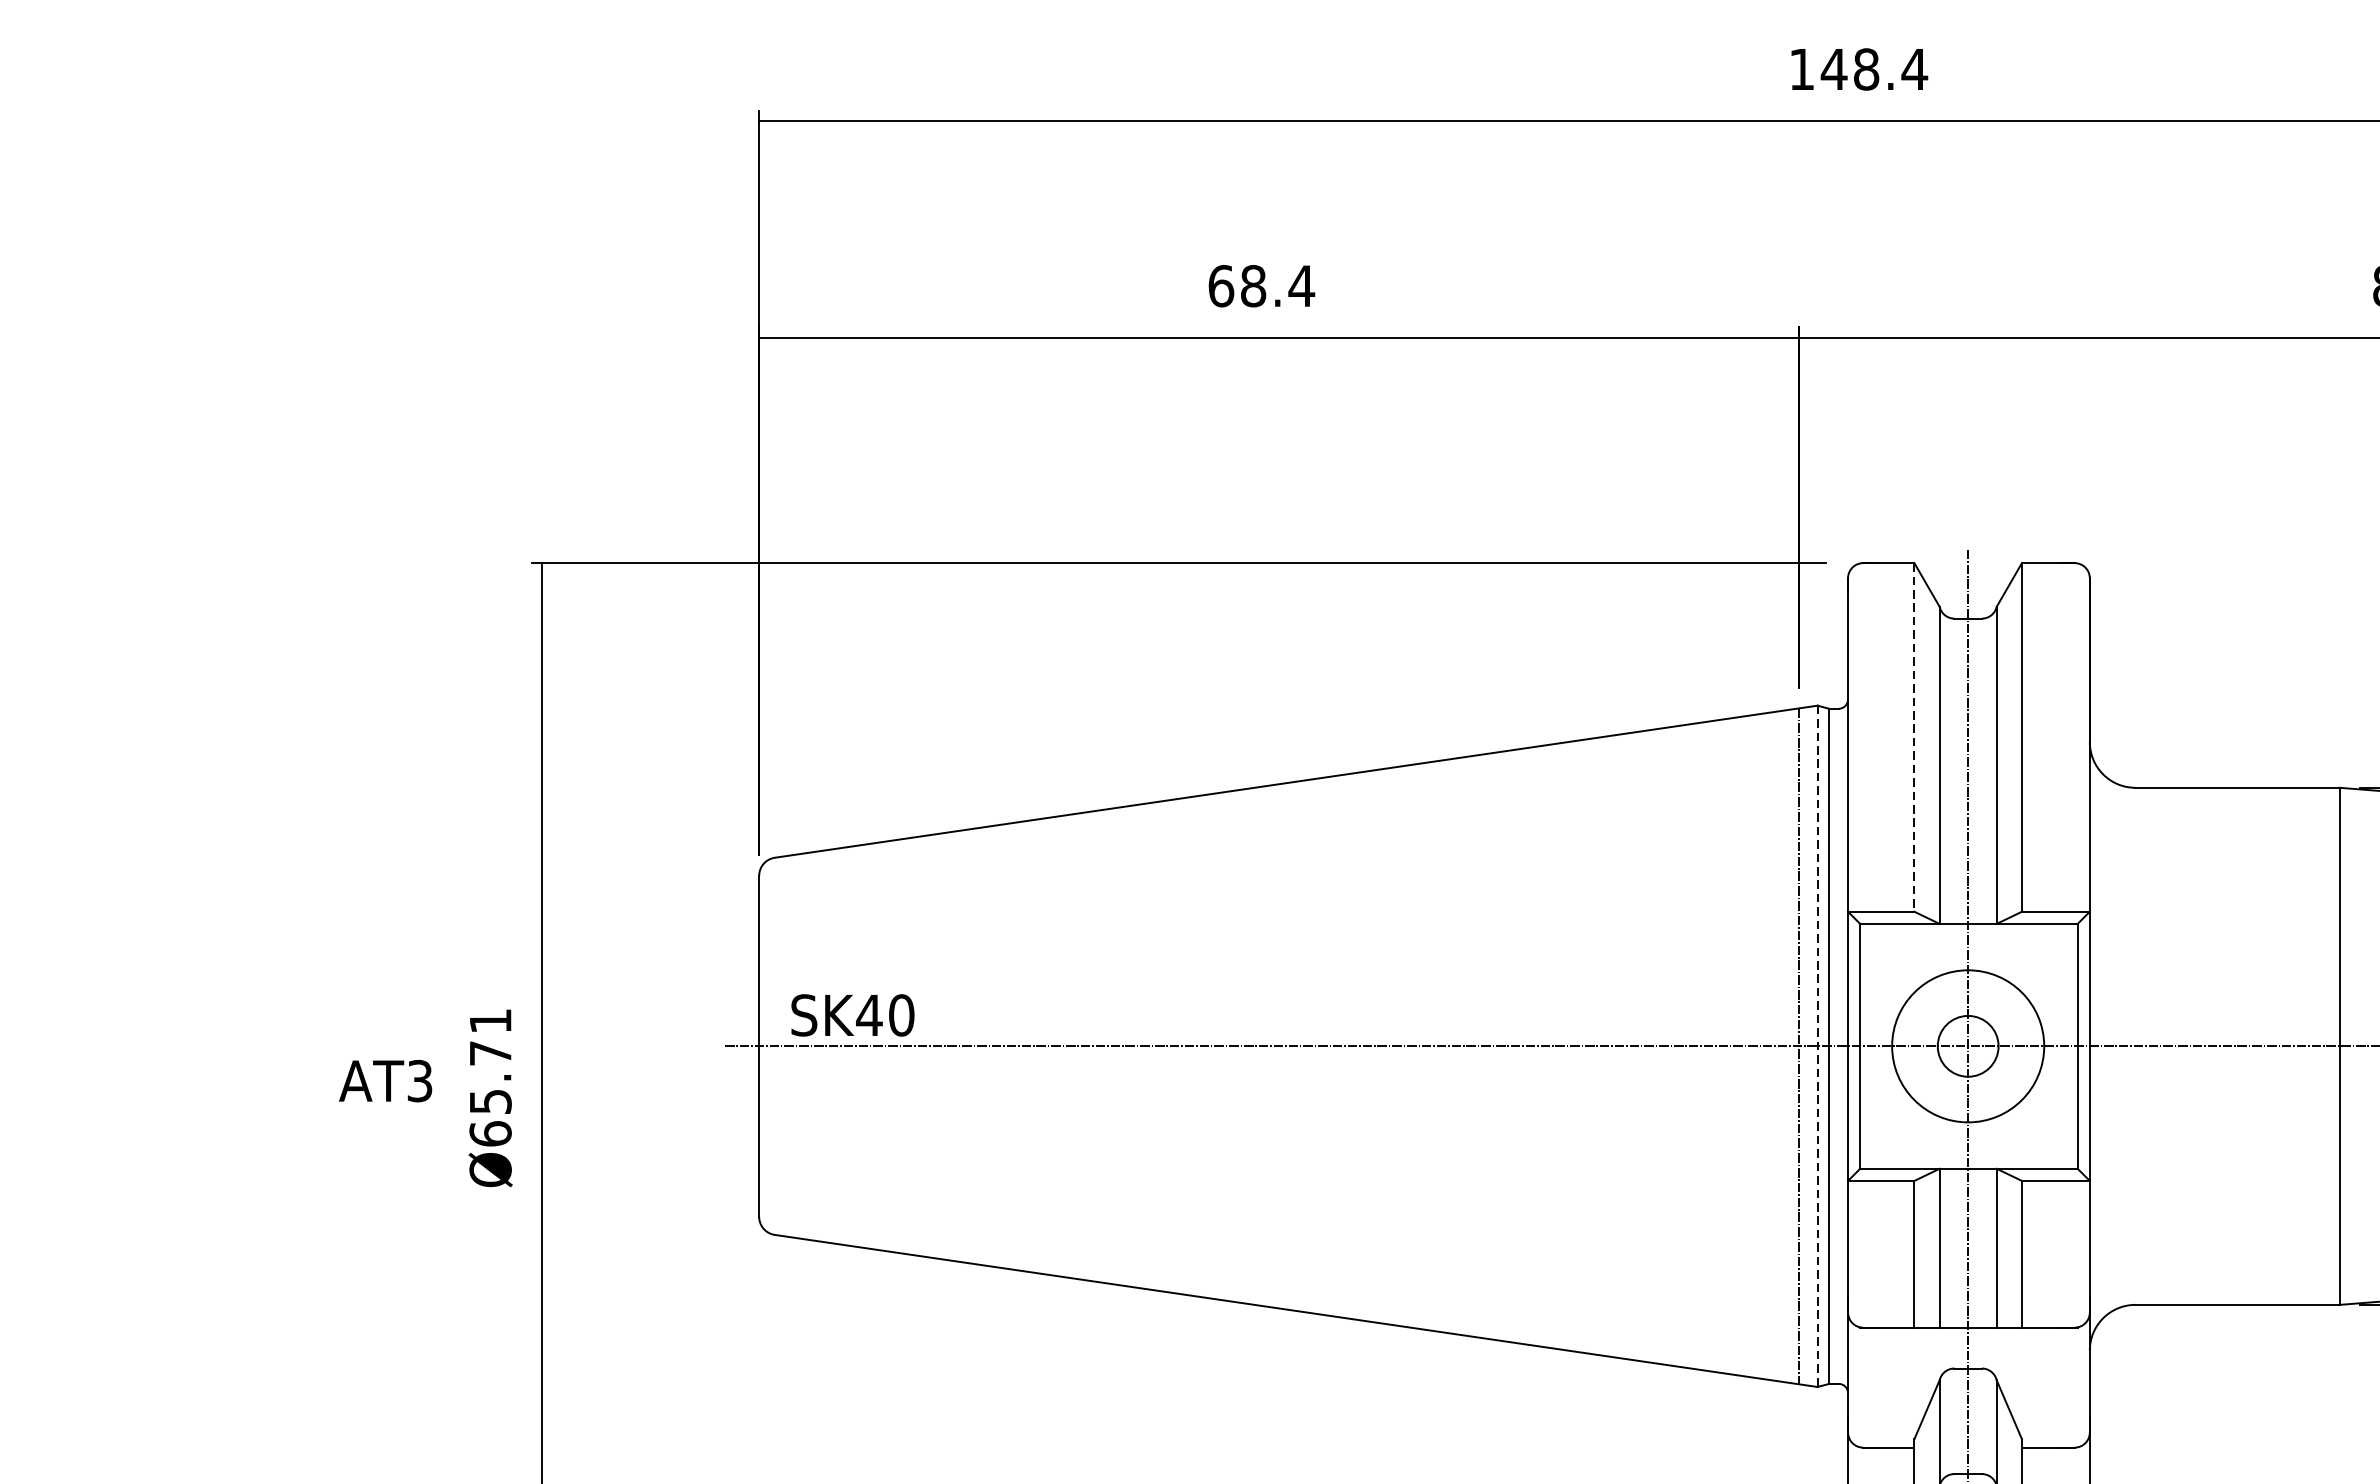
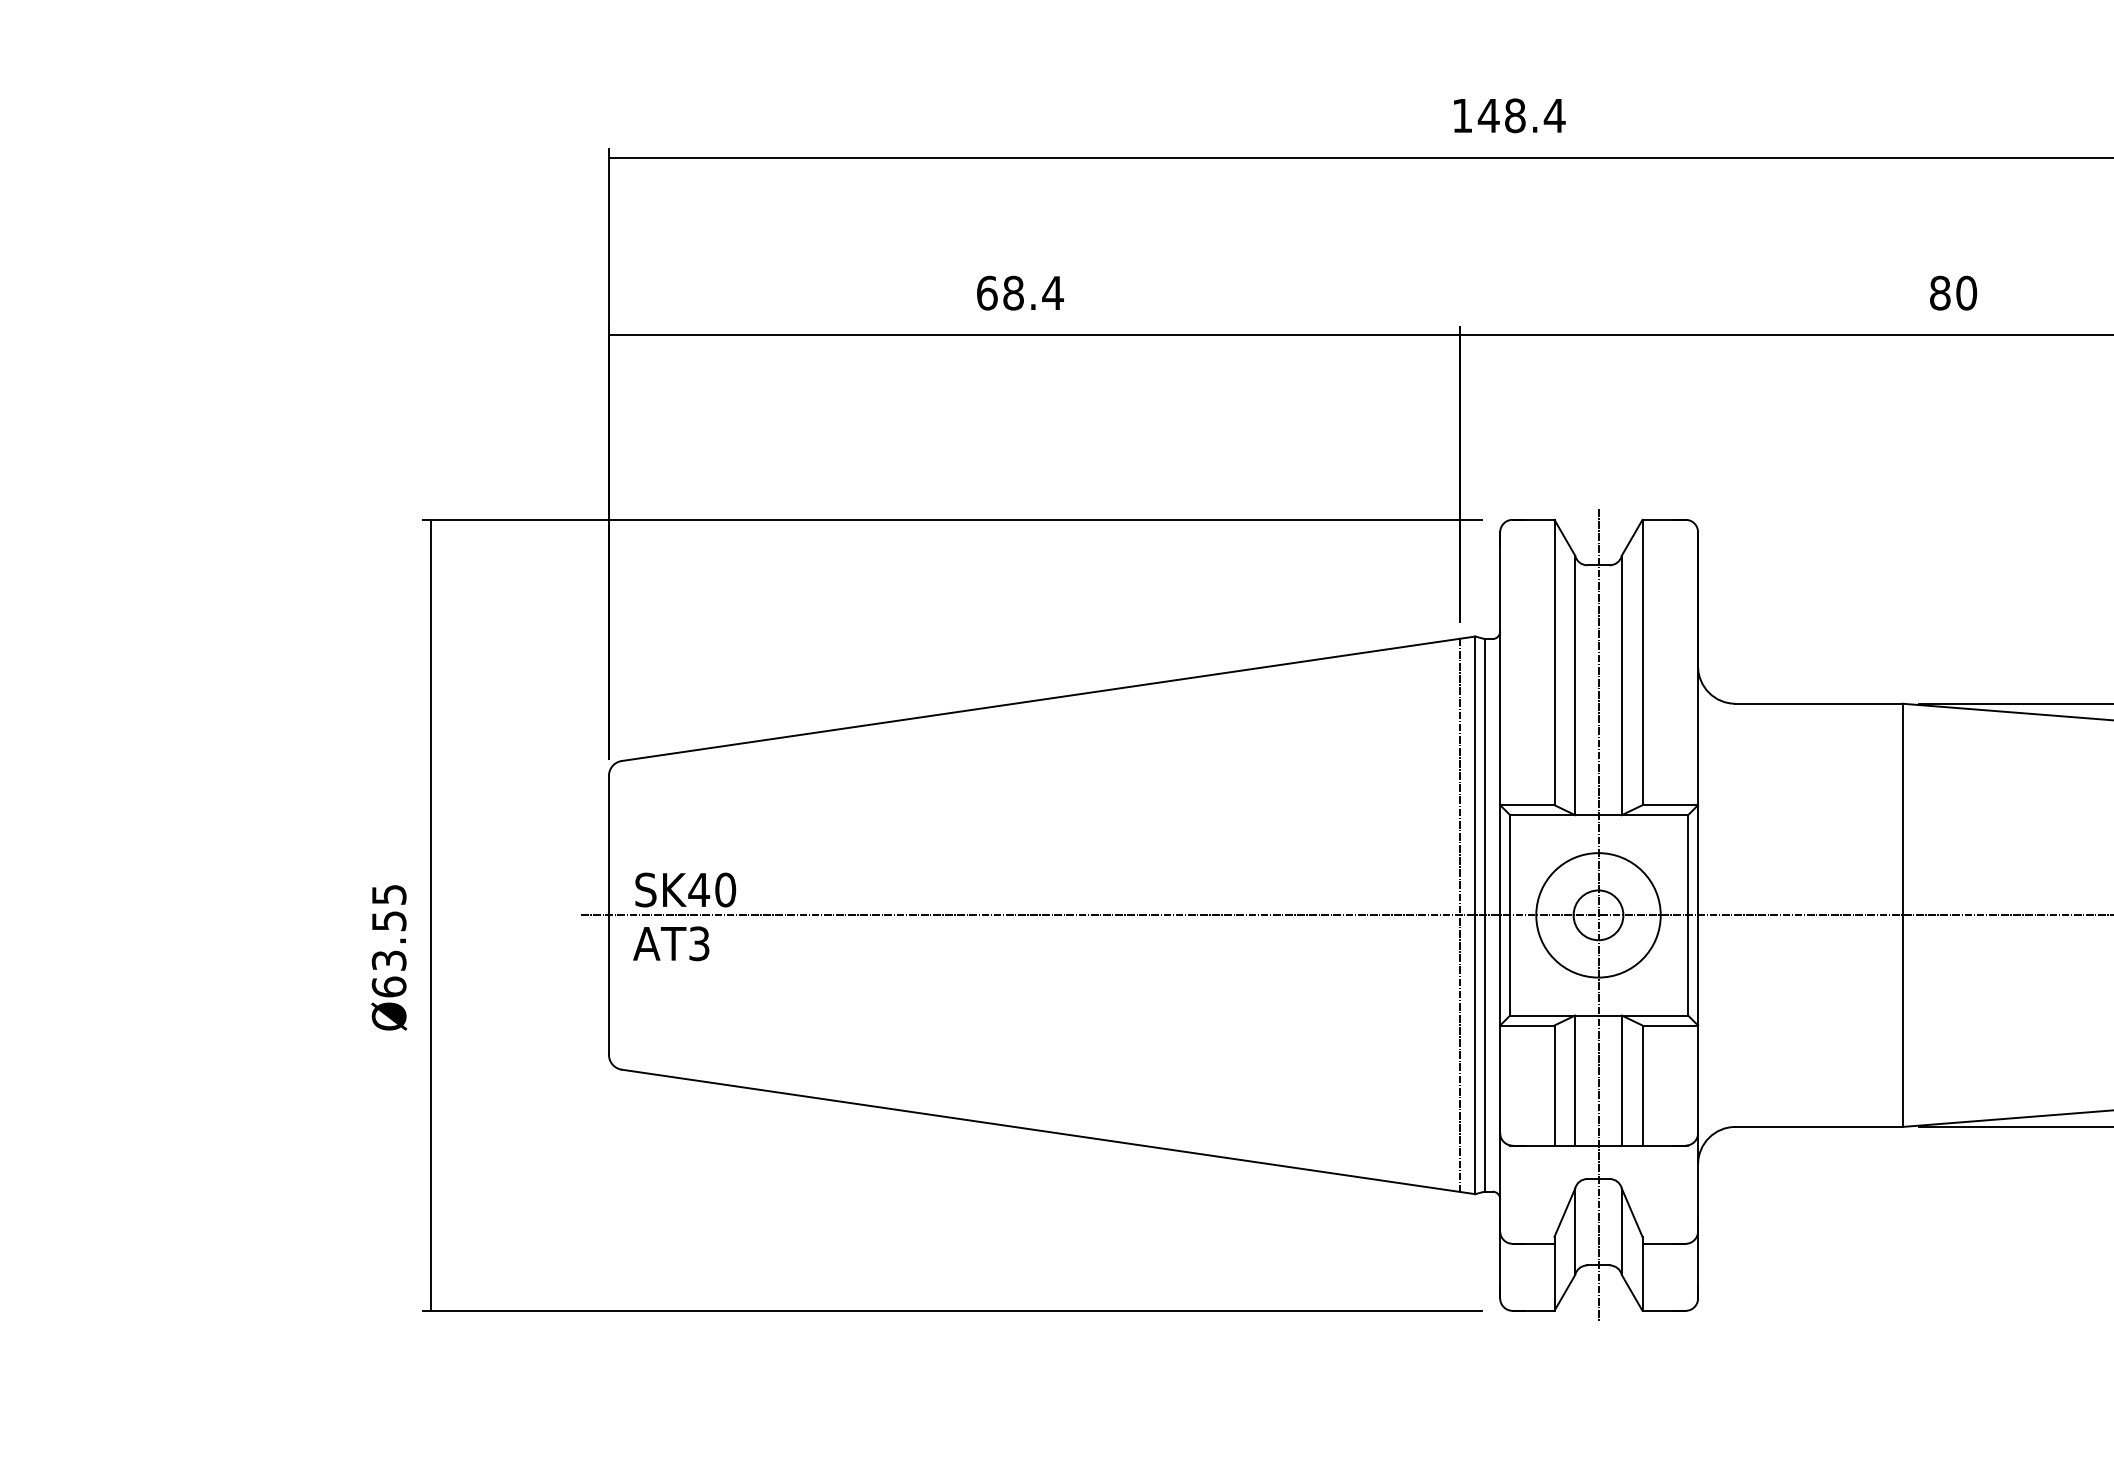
line: (1914, 737) -> (1554, 662), dashed -> solid
line: (1817, 1046) -> (1475, 915), dashed -> solid
text: (489, 1061) -> (388, 927), Ø65.71 -> Ø63.55
text: (385, 1080) -> (671, 943), moved

